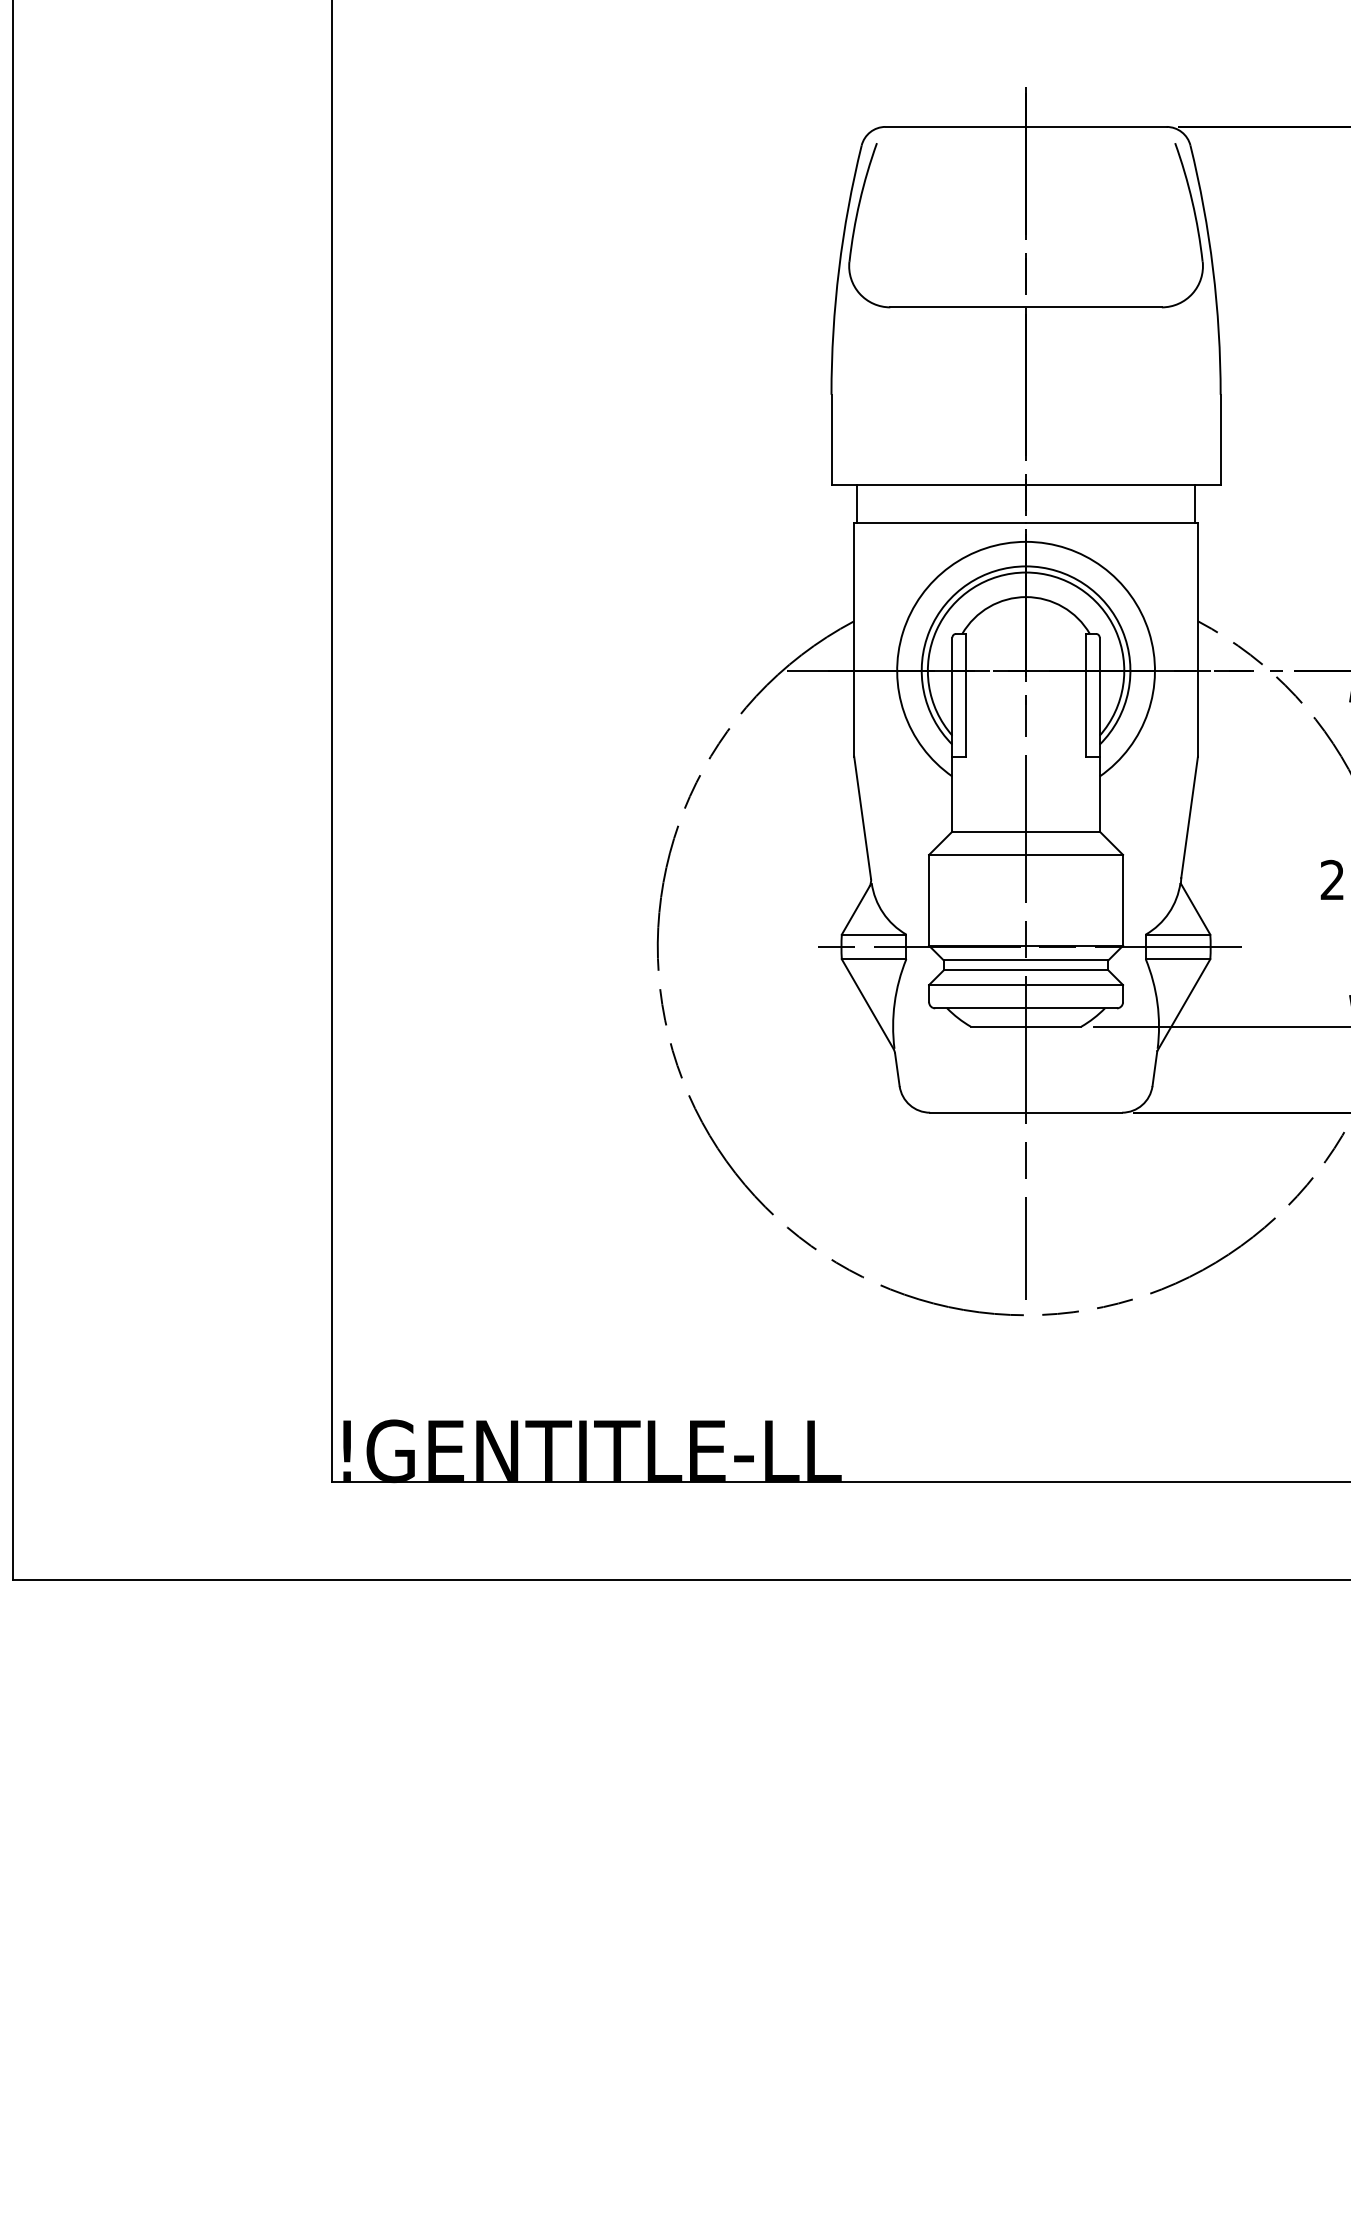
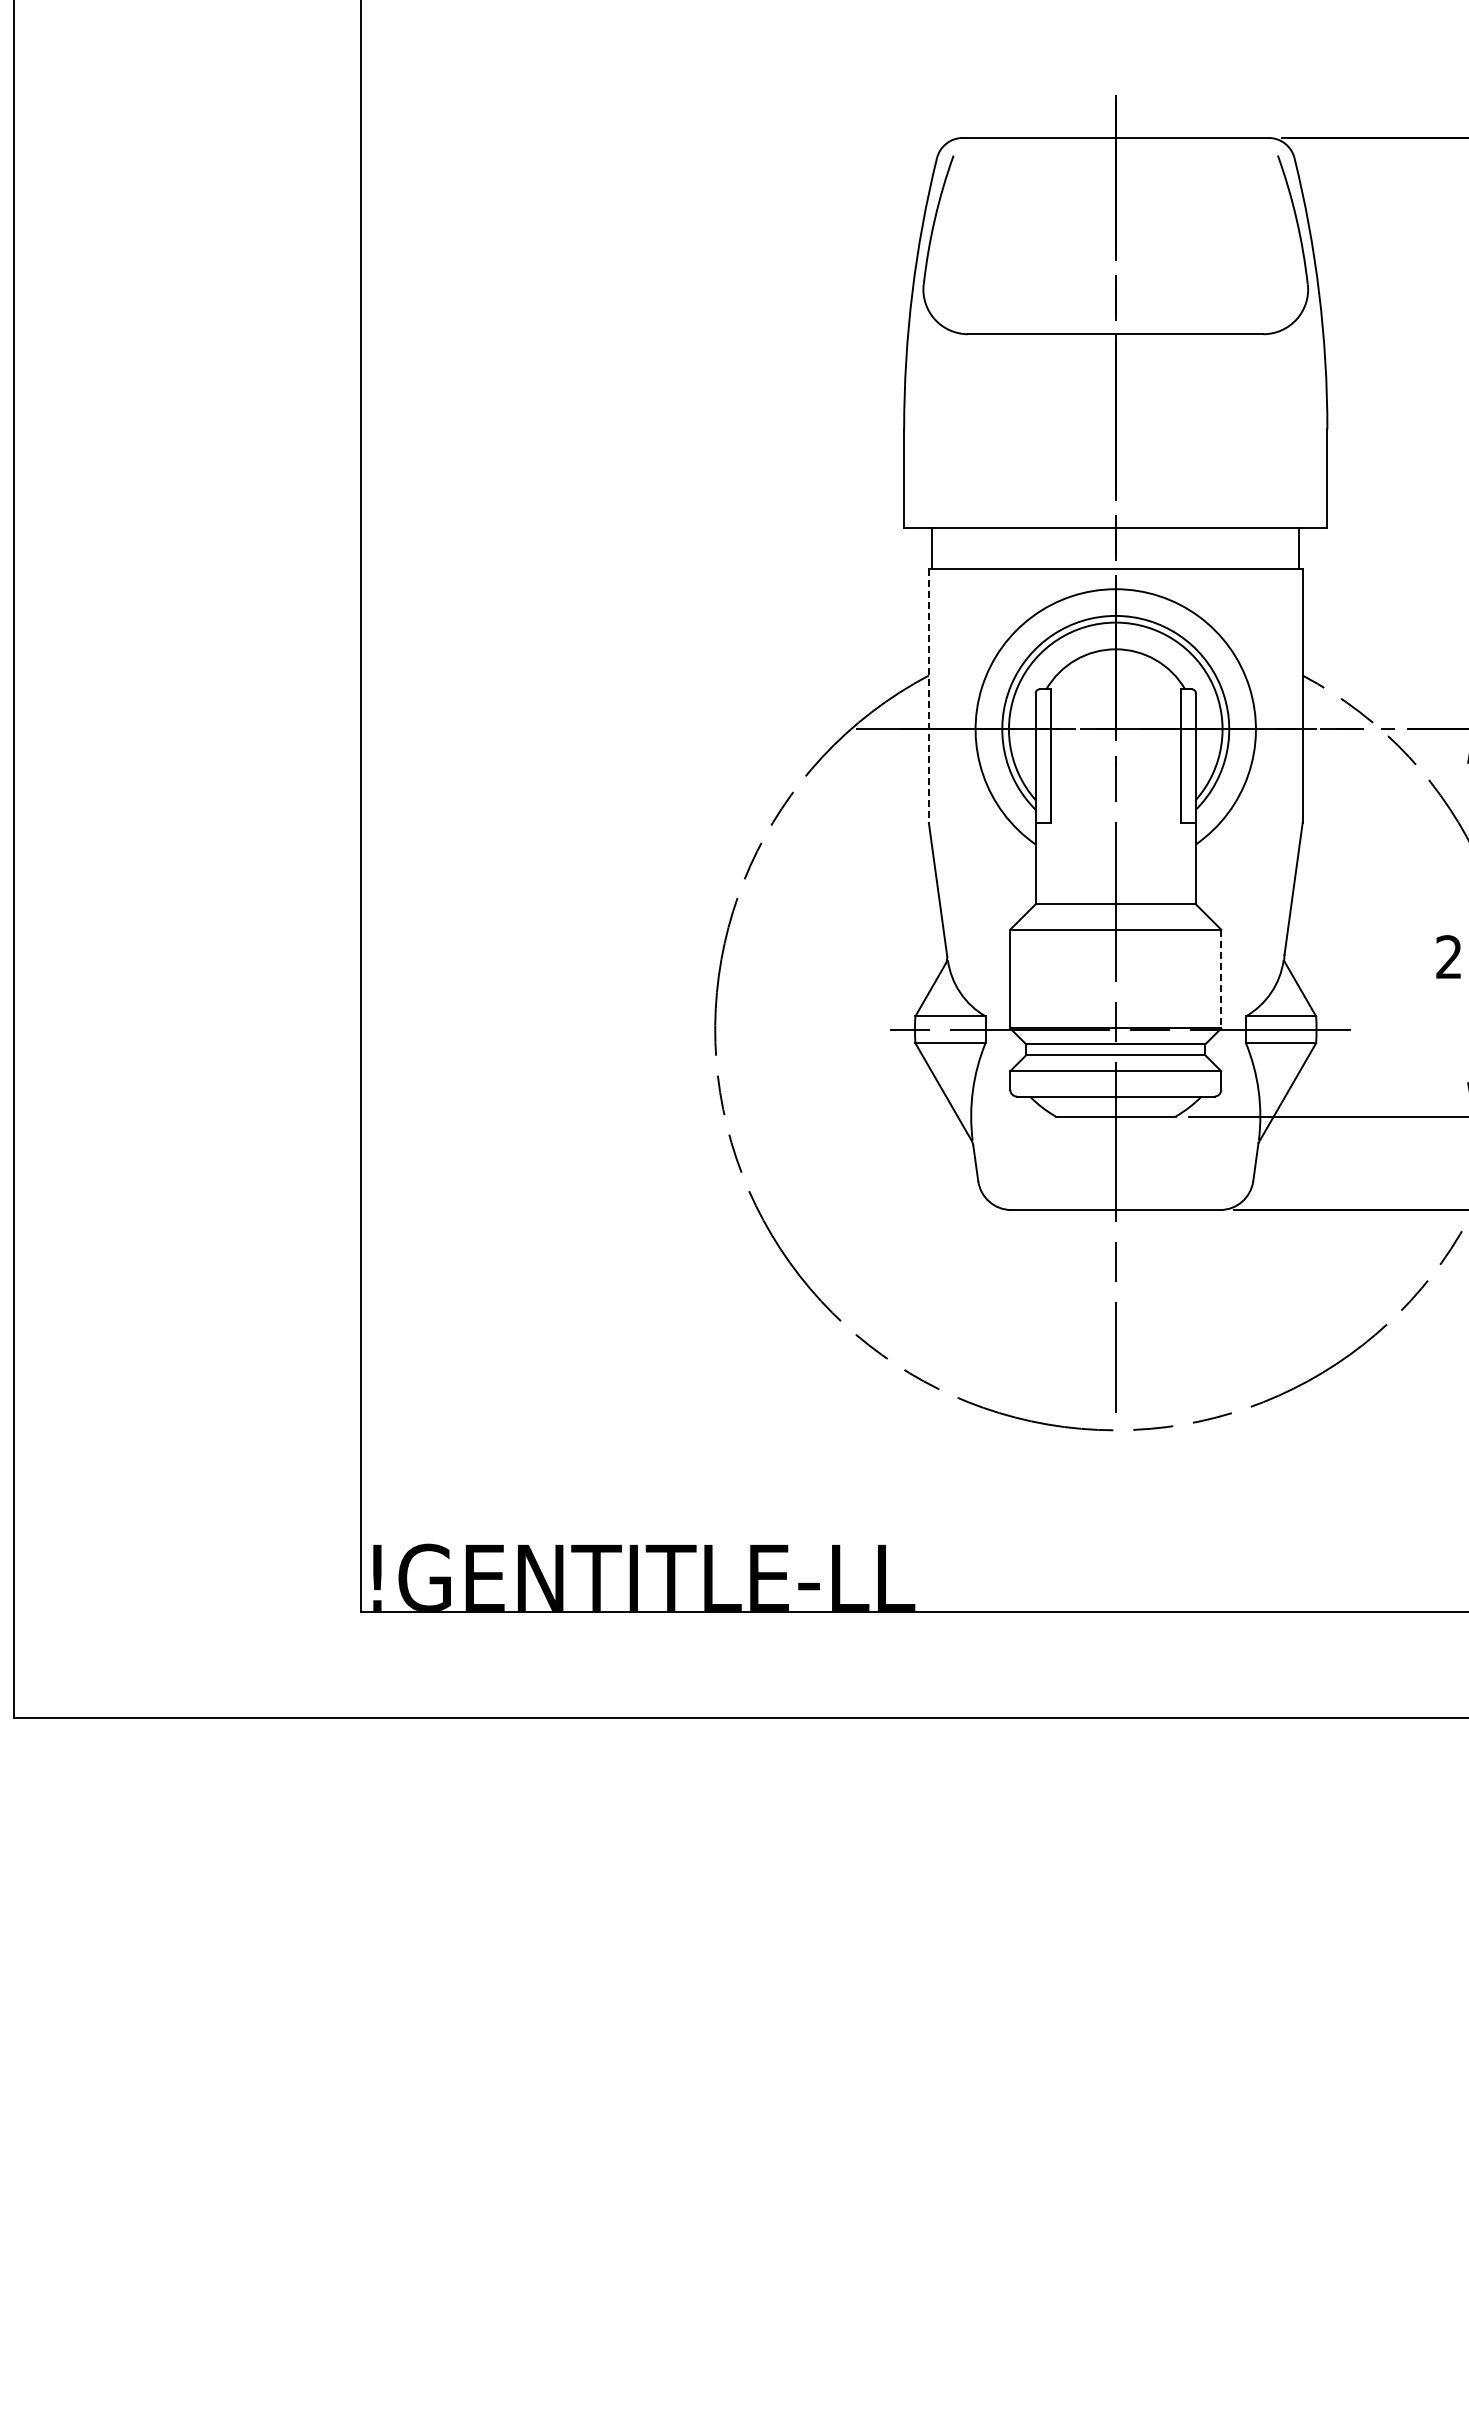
line: (853, 640) -> (928, 696), solid -> dashed
line: (1123, 900) -> (1221, 979), solid -> dashed

